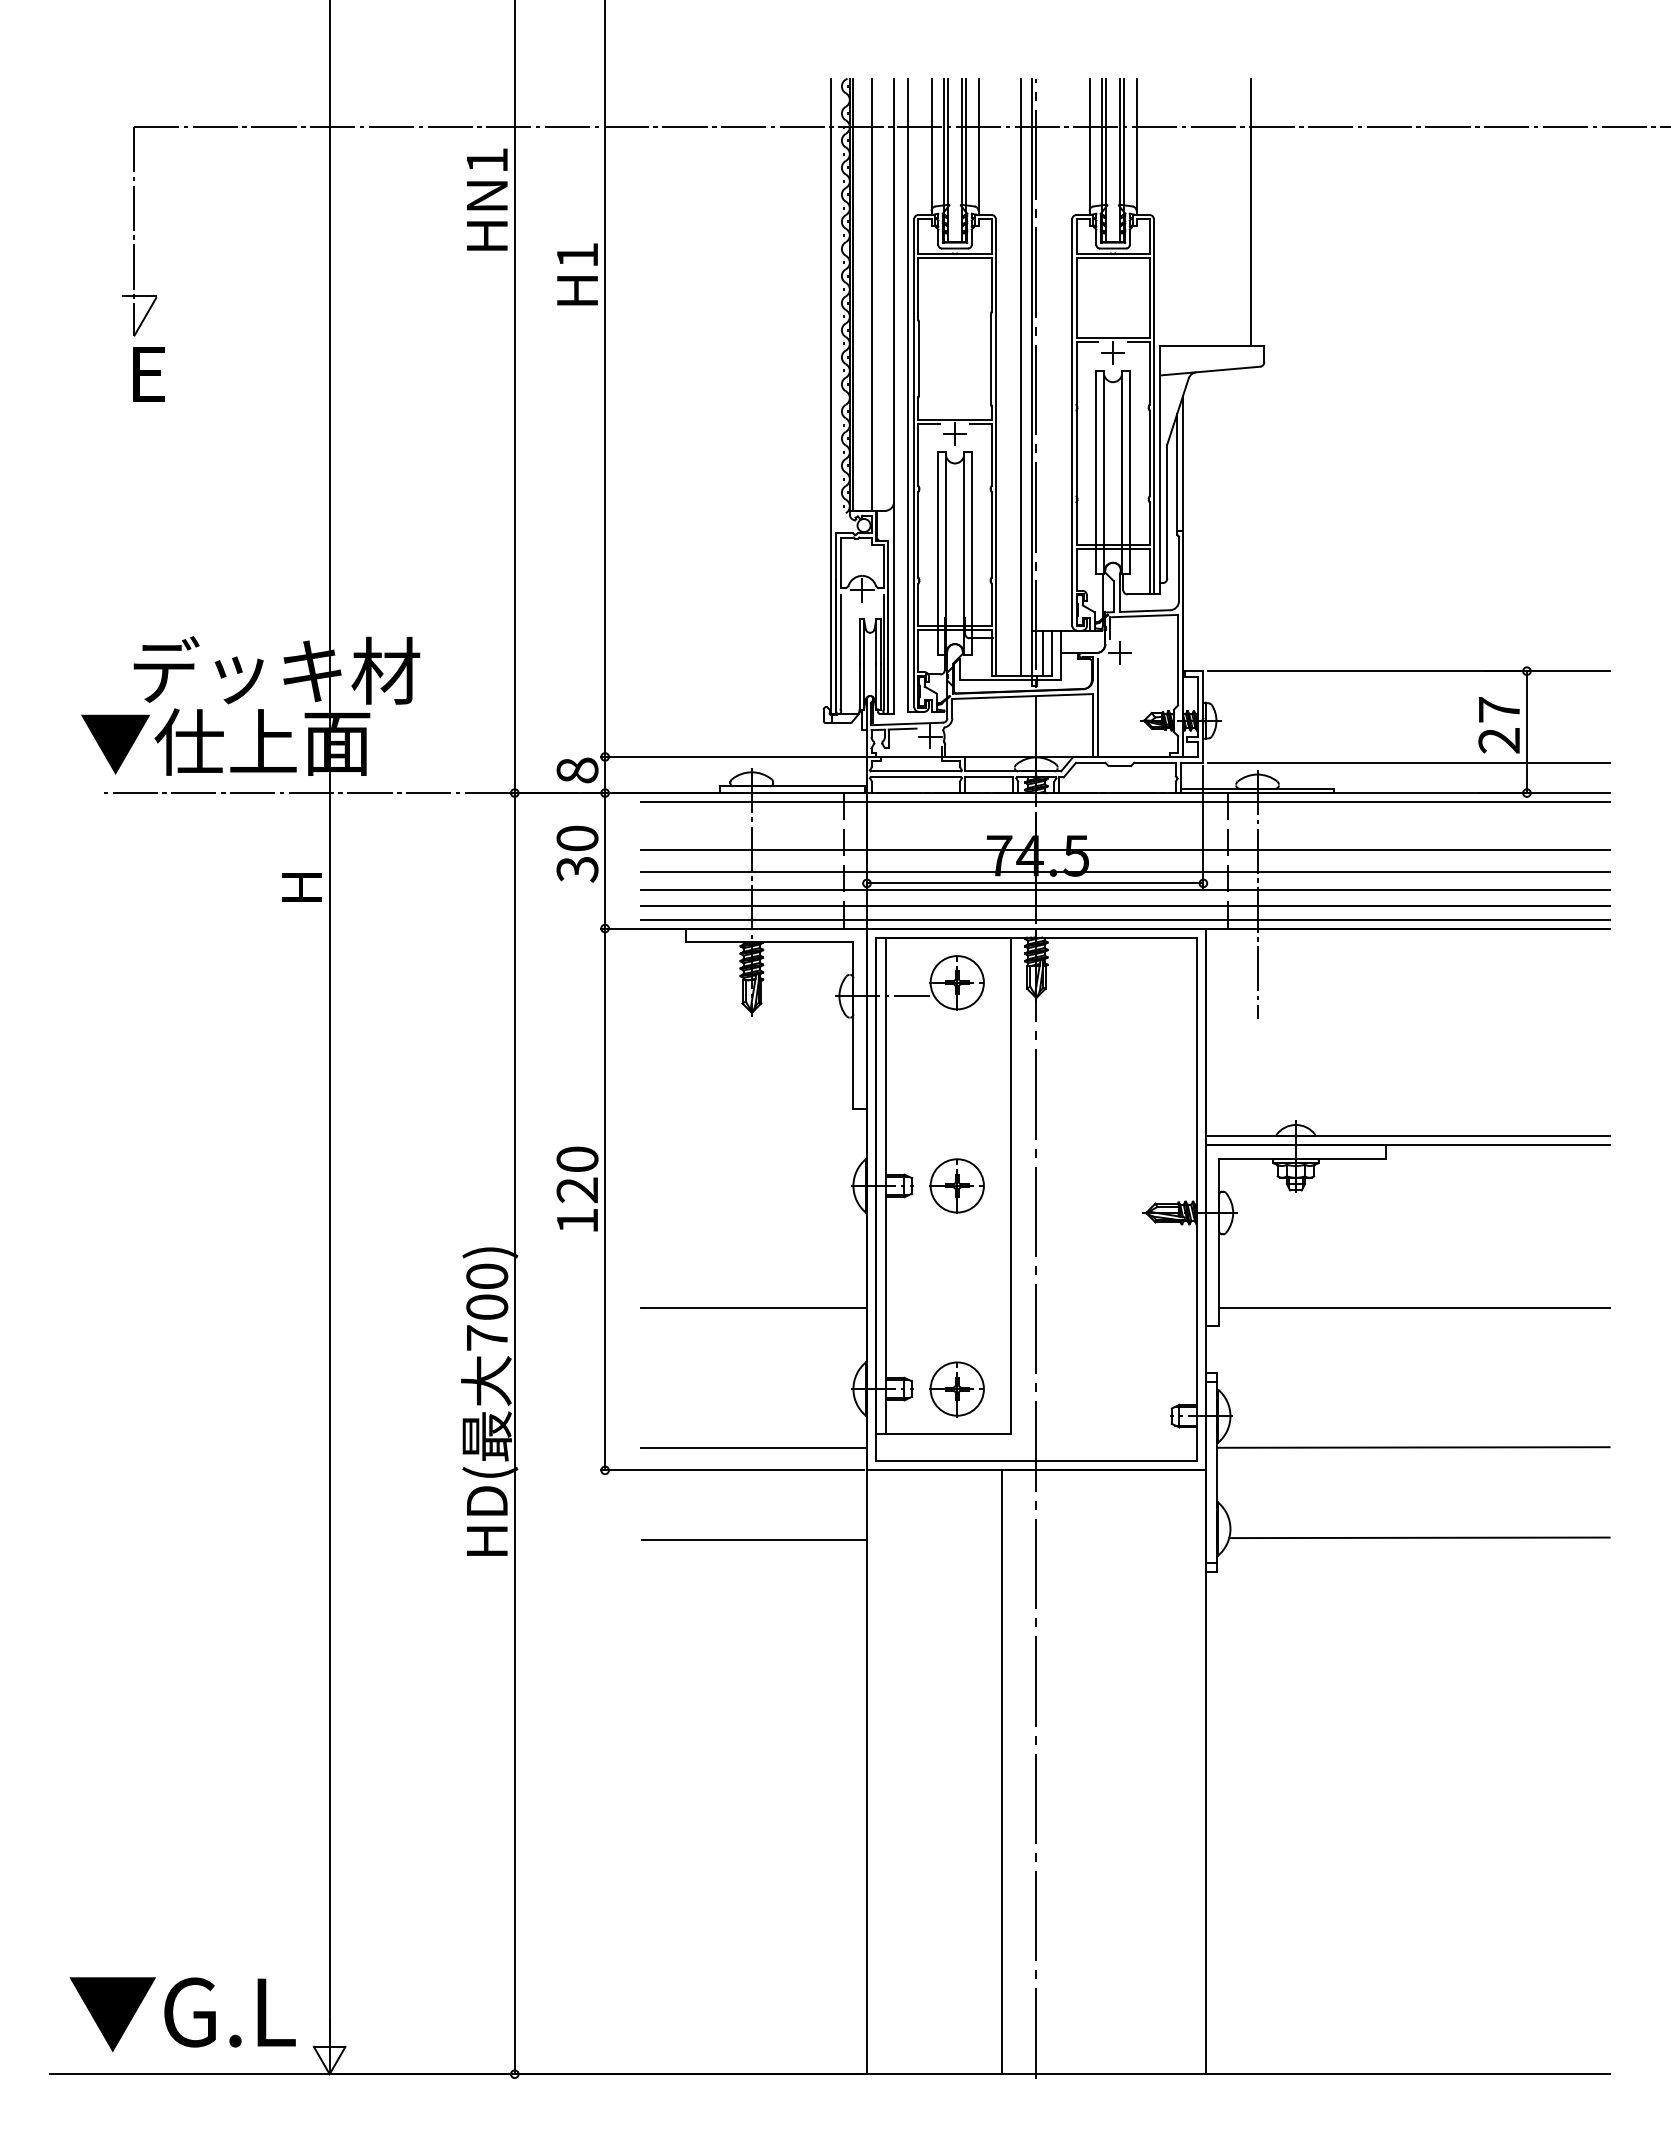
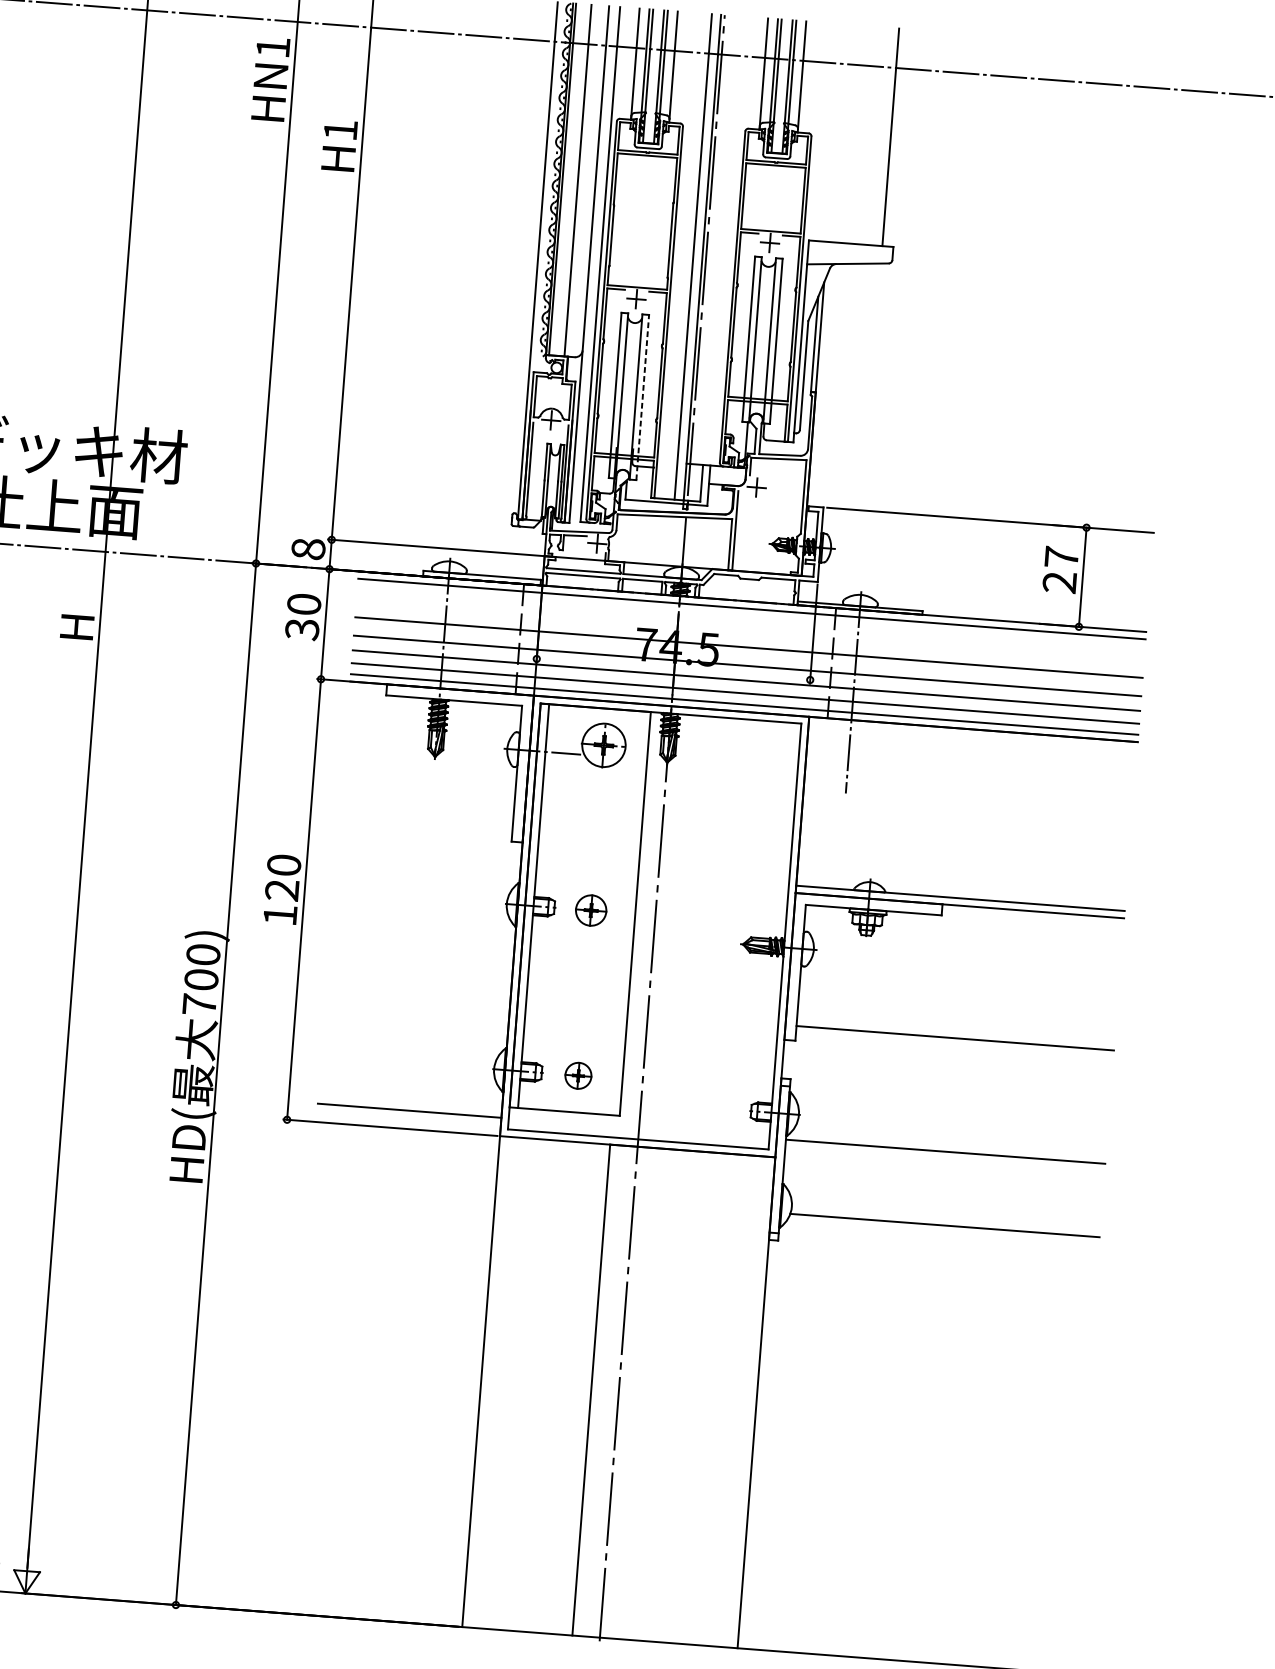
line: (971, 553) -> (642, 397), solid -> dashed
line: (1042, 652) -> (693, 482), removed
line: (1408, 762) -> (984, 594), removed
line: (1034, 883) -> (672, 669), removed
part: (956, 1185) -> (590, 910), size x0.7
line: (753, 1307) -> (417, 996), removed
part: (956, 1389) -> (577, 1076), size x0.6
line: (754, 1540) -> (404, 1186), removed

